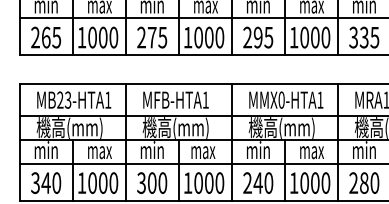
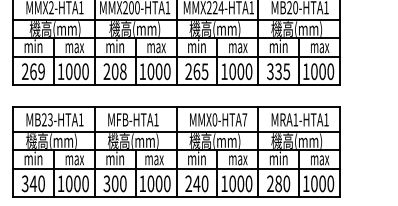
text: (56, 37) -> (41, 71), 265 -> 269
text: (156, 37) -> (118, 71), 275 -> 208
text: (257, 37) -> (196, 71), 295 -> 265
text: (320, 99) -> (244, 119), MMX0-HTA1 -> MMX0-HTA7

